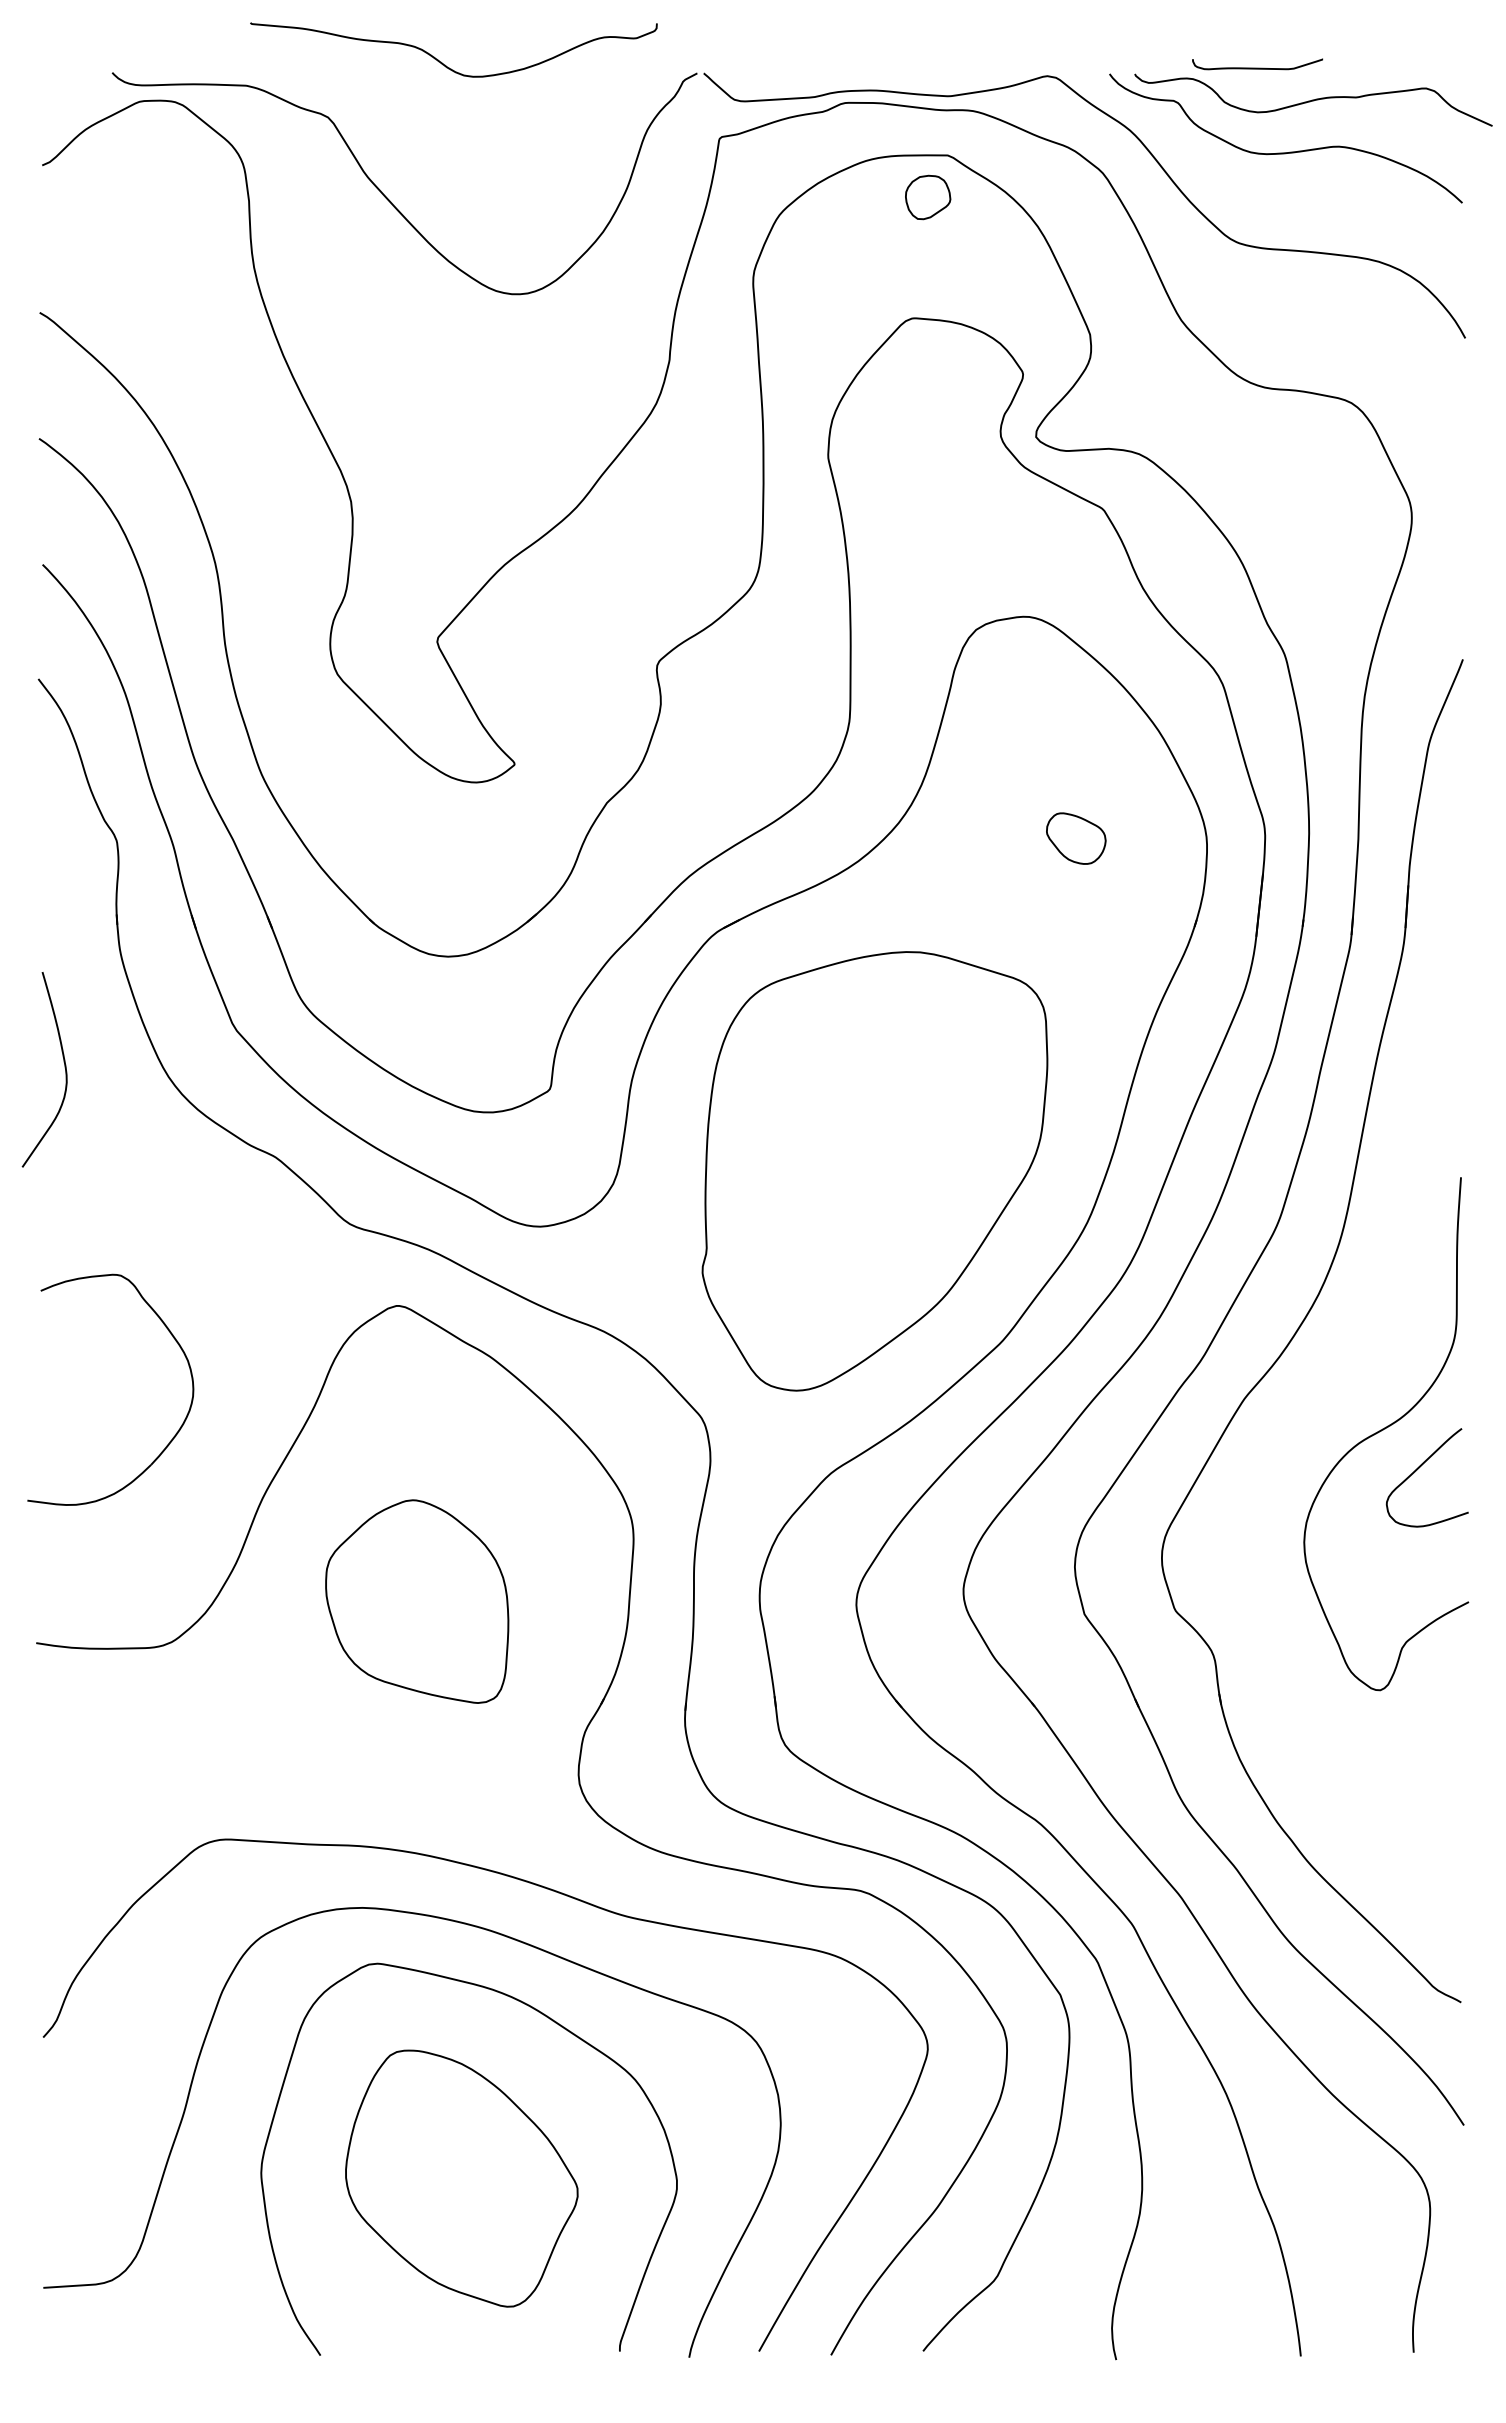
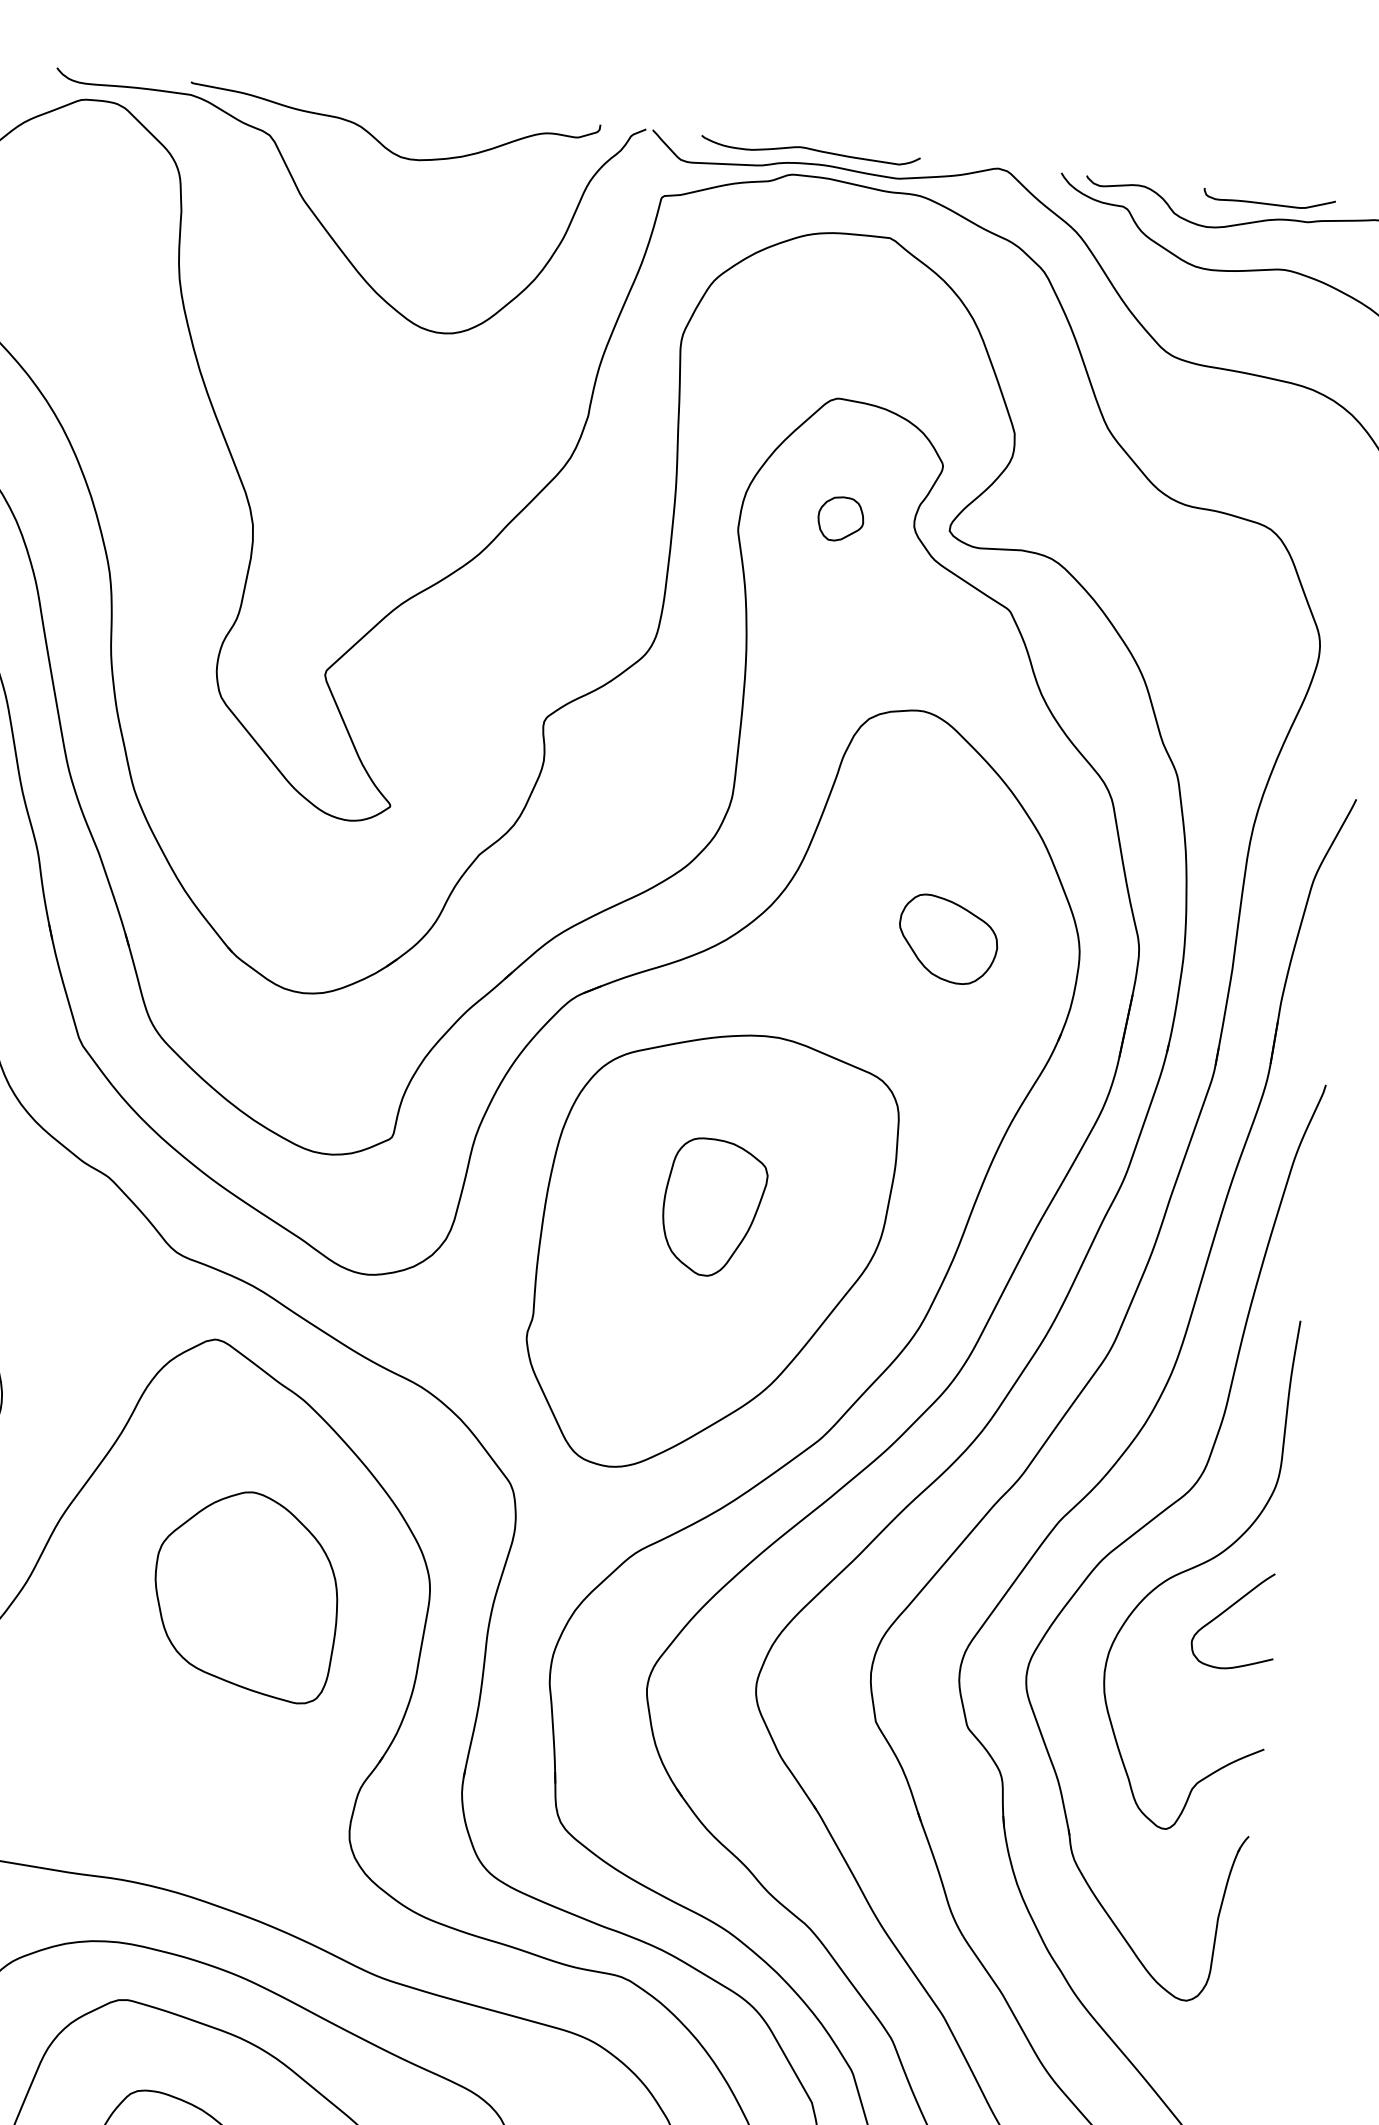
curve: (441, 61) -> (379, 140), moved
curve: (1257, 67) -> (1268, 203), moved
curve: (860, 76) -> (810, 149), added
part: (928, 197) -> (841, 519), moved
part: (1076, 838) -> (948, 939), size x1.67
part: (873, 1125) -> (714, 1207), added
part: (1335, 1389) -> (1152, 1521), added
part: (417, 1601) -> (246, 1594), moved

